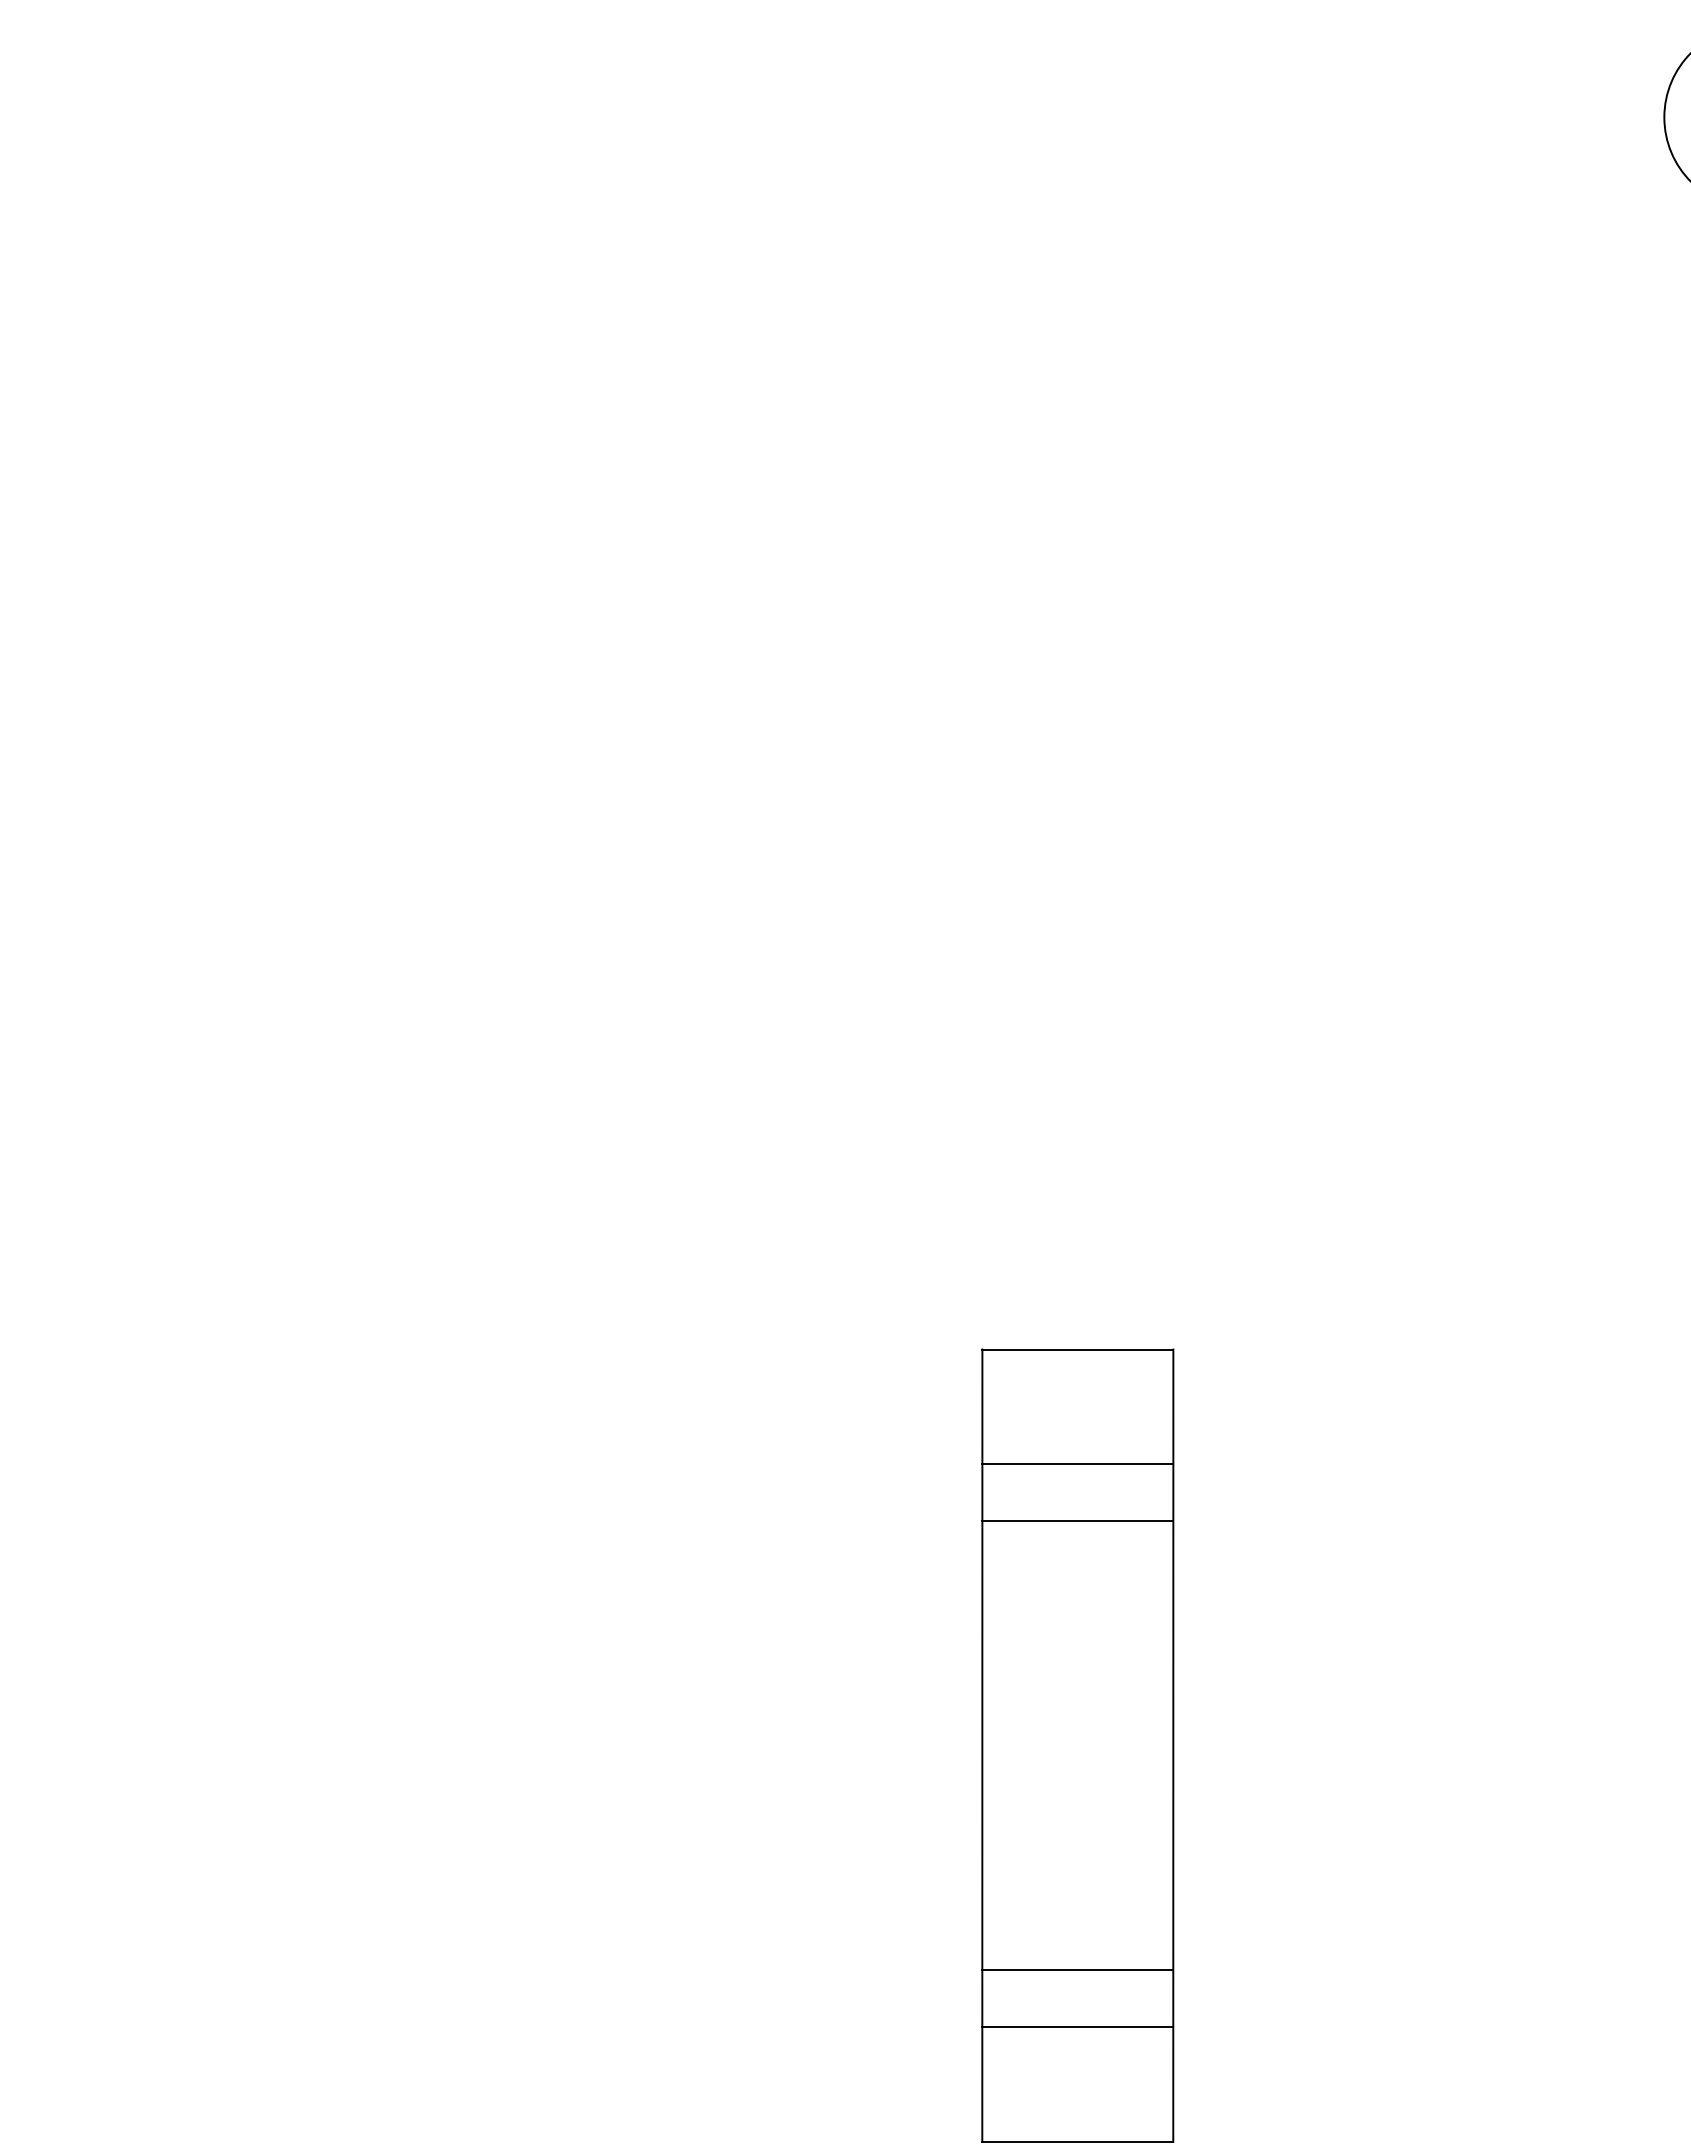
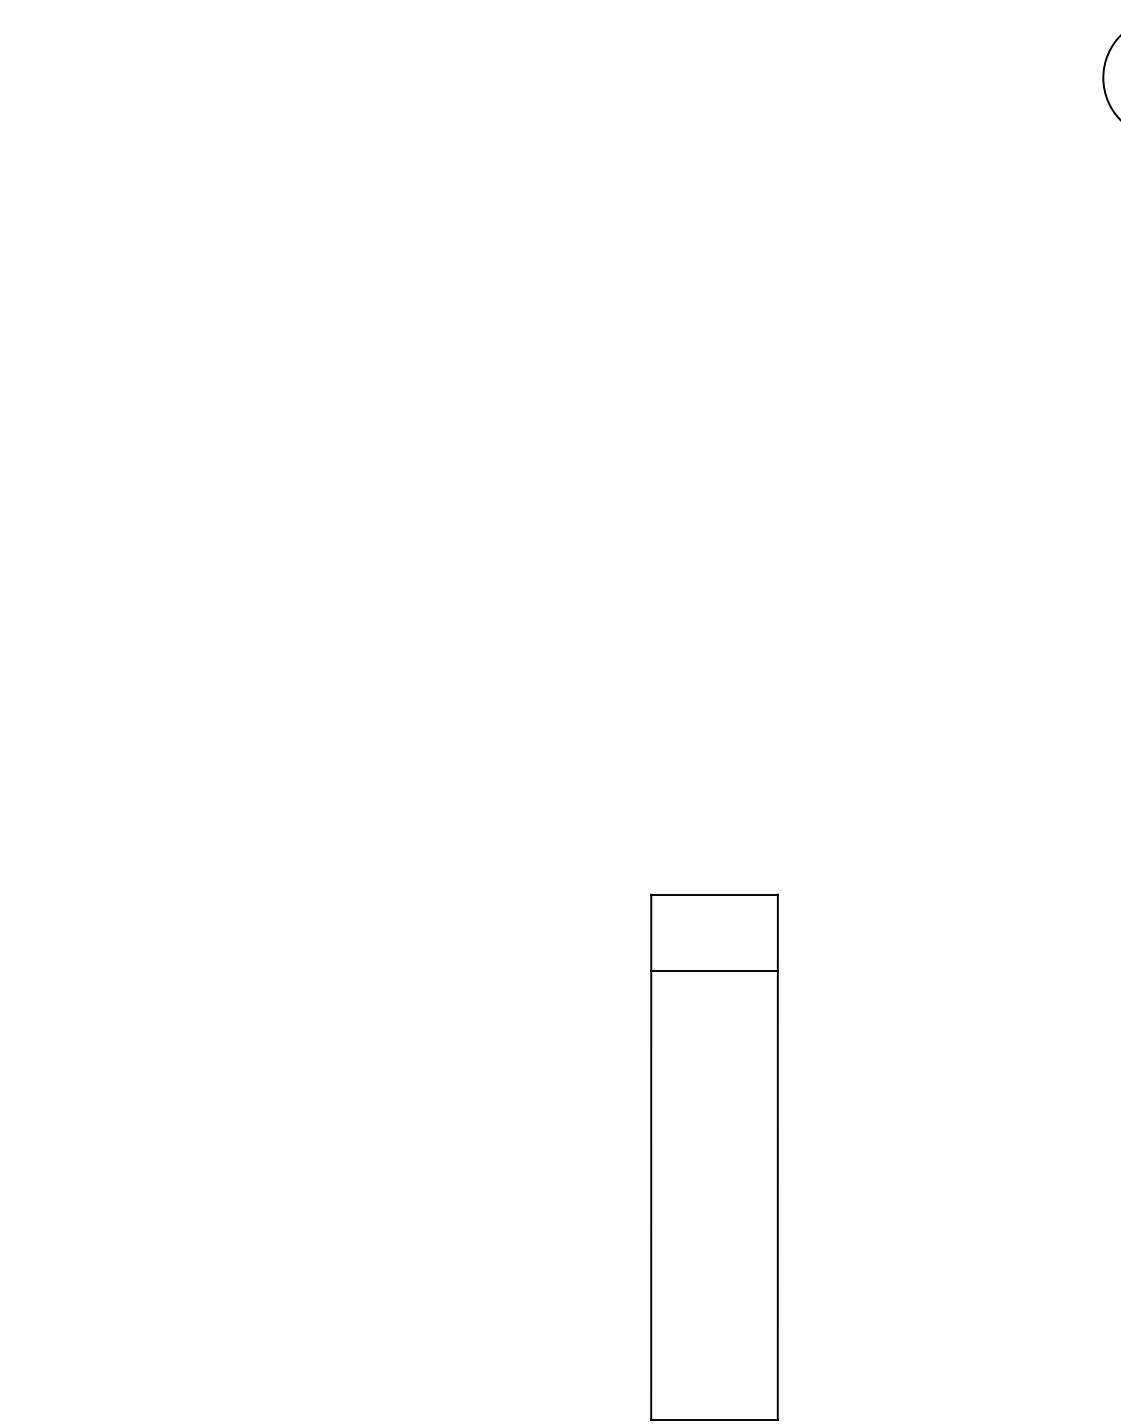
line: (1077, 1521) -> (714, 1008), removed
line: (1077, 1970) -> (714, 1306), removed
line: (1077, 2028) -> (714, 1344), removed

